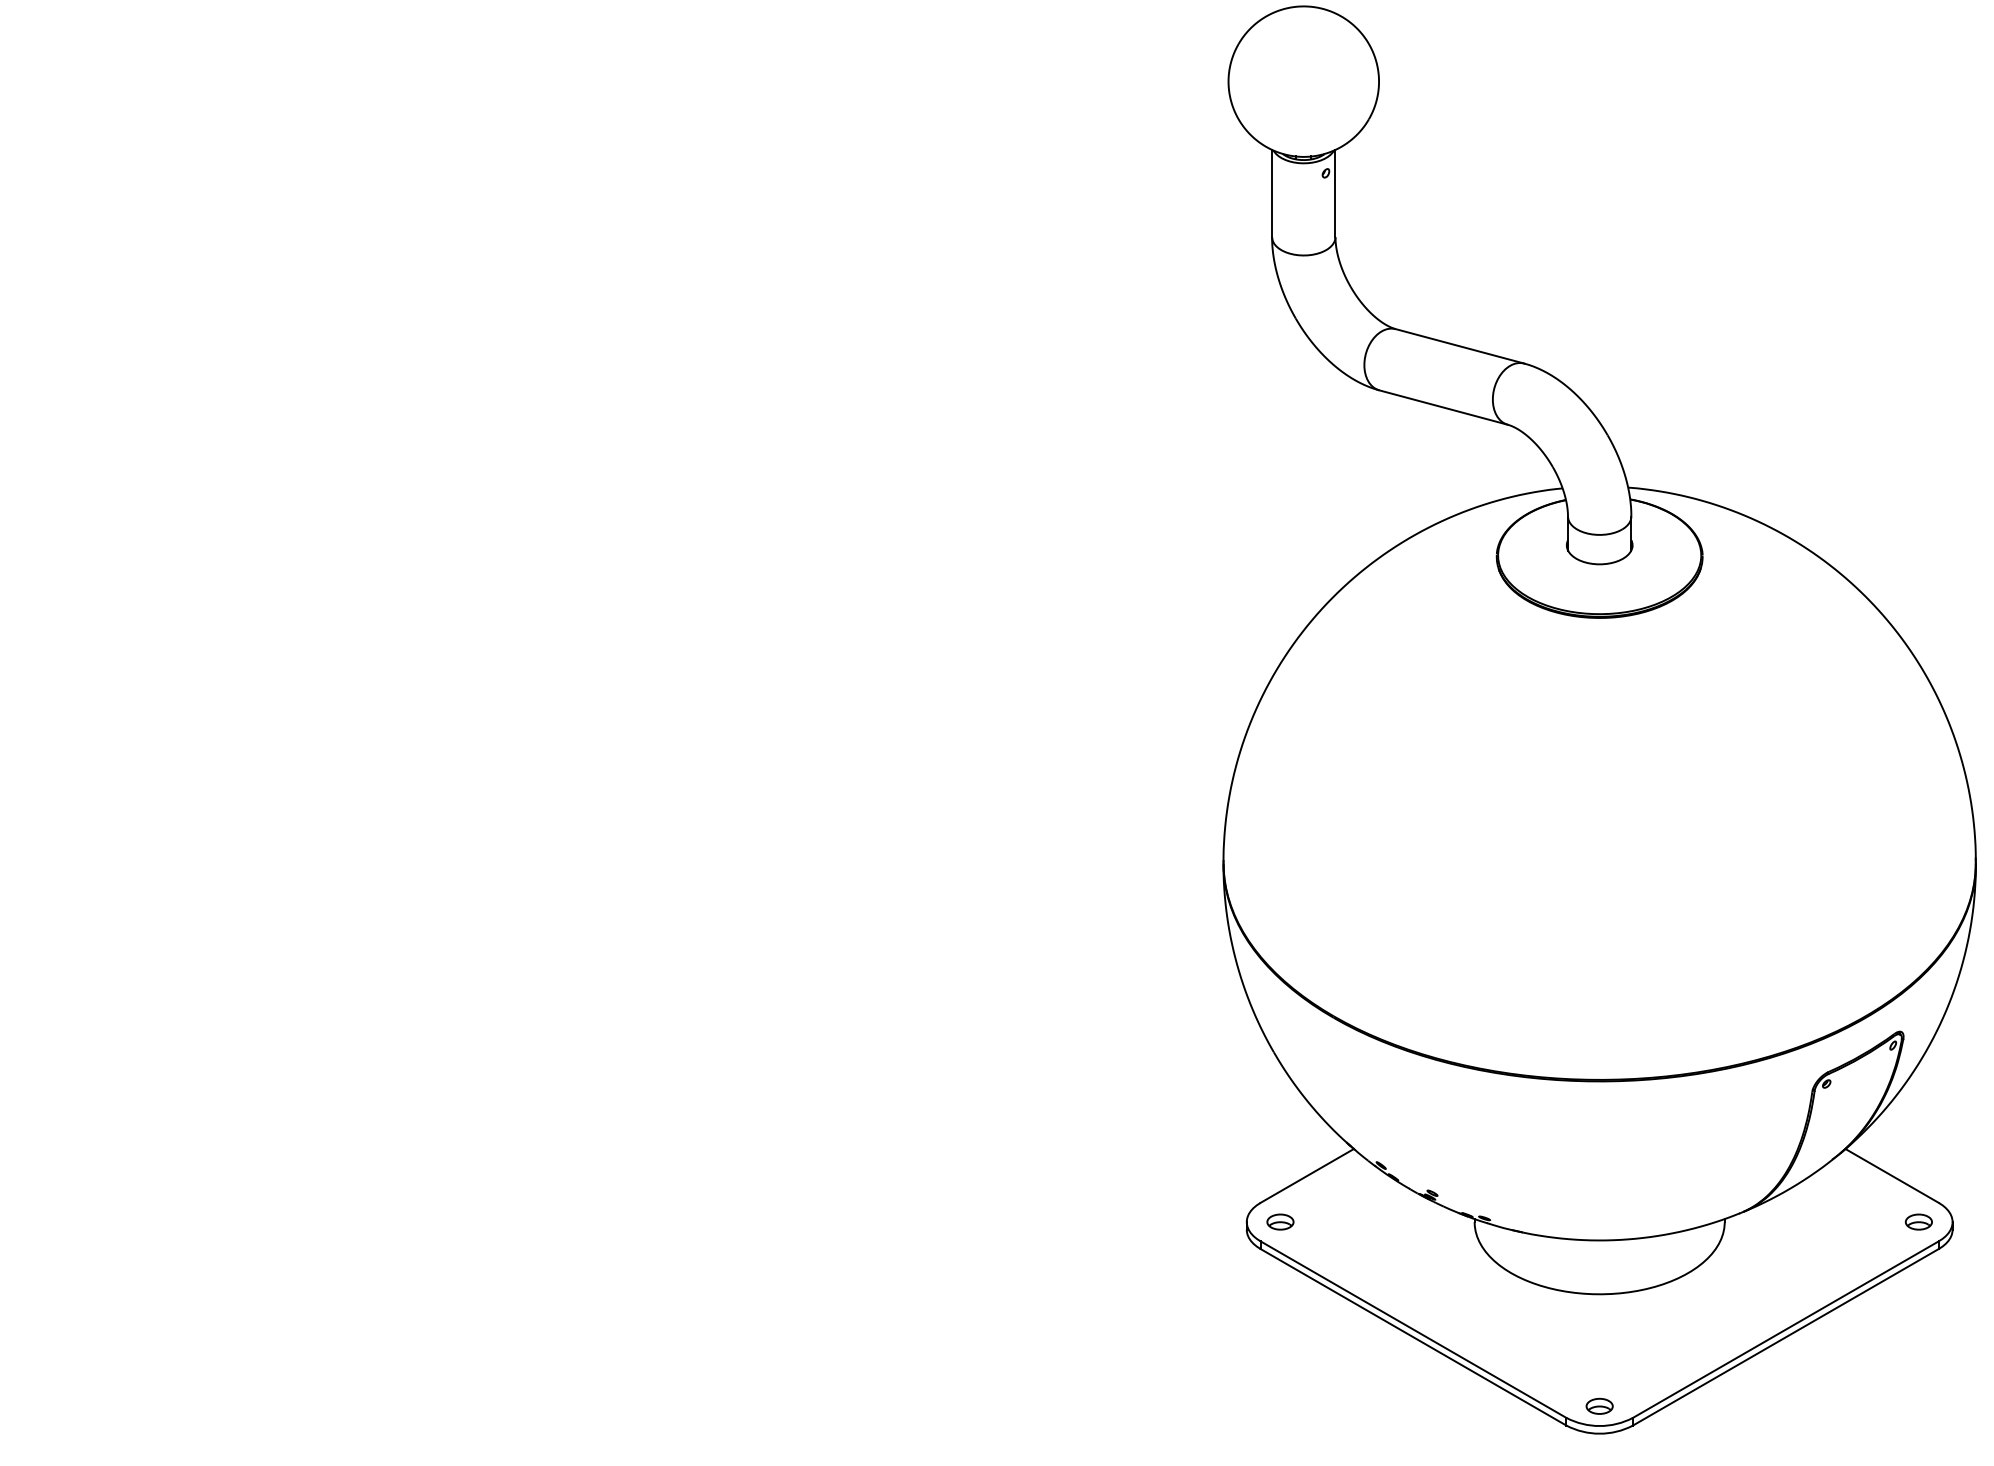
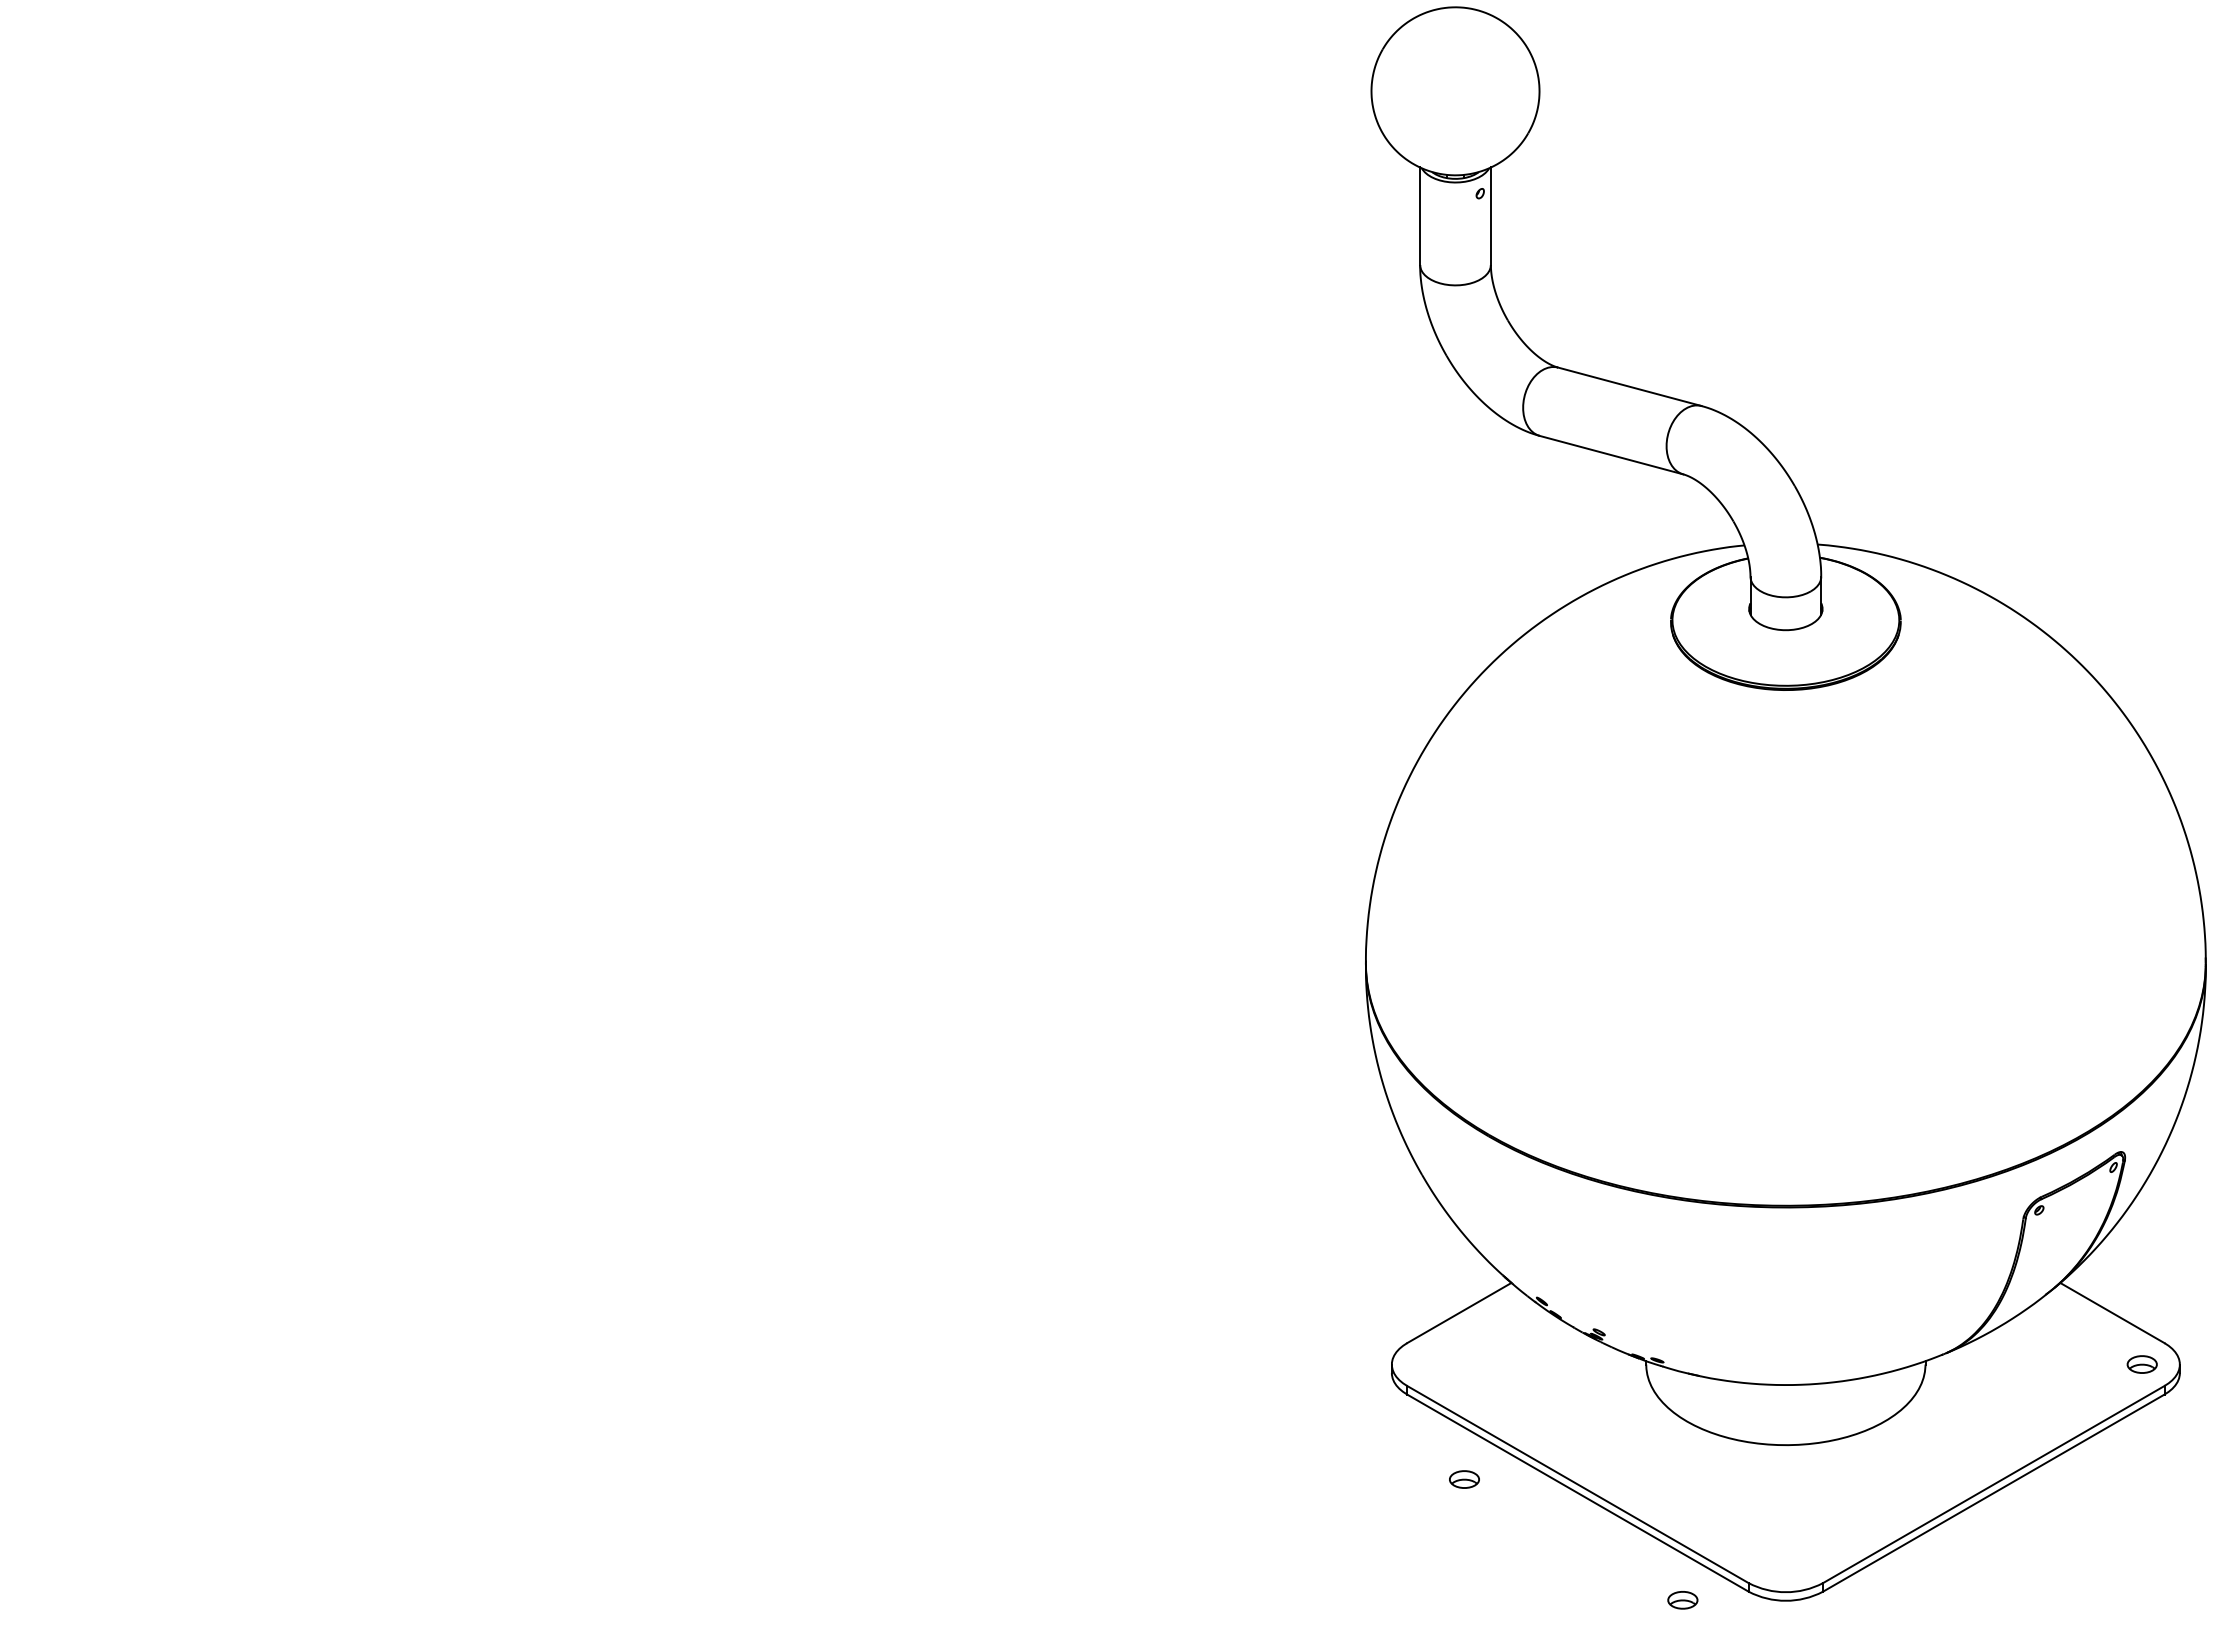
part: (1280, 1222) -> (1464, 1479), moved
part: (1599, 1406) -> (1682, 1600), moved

